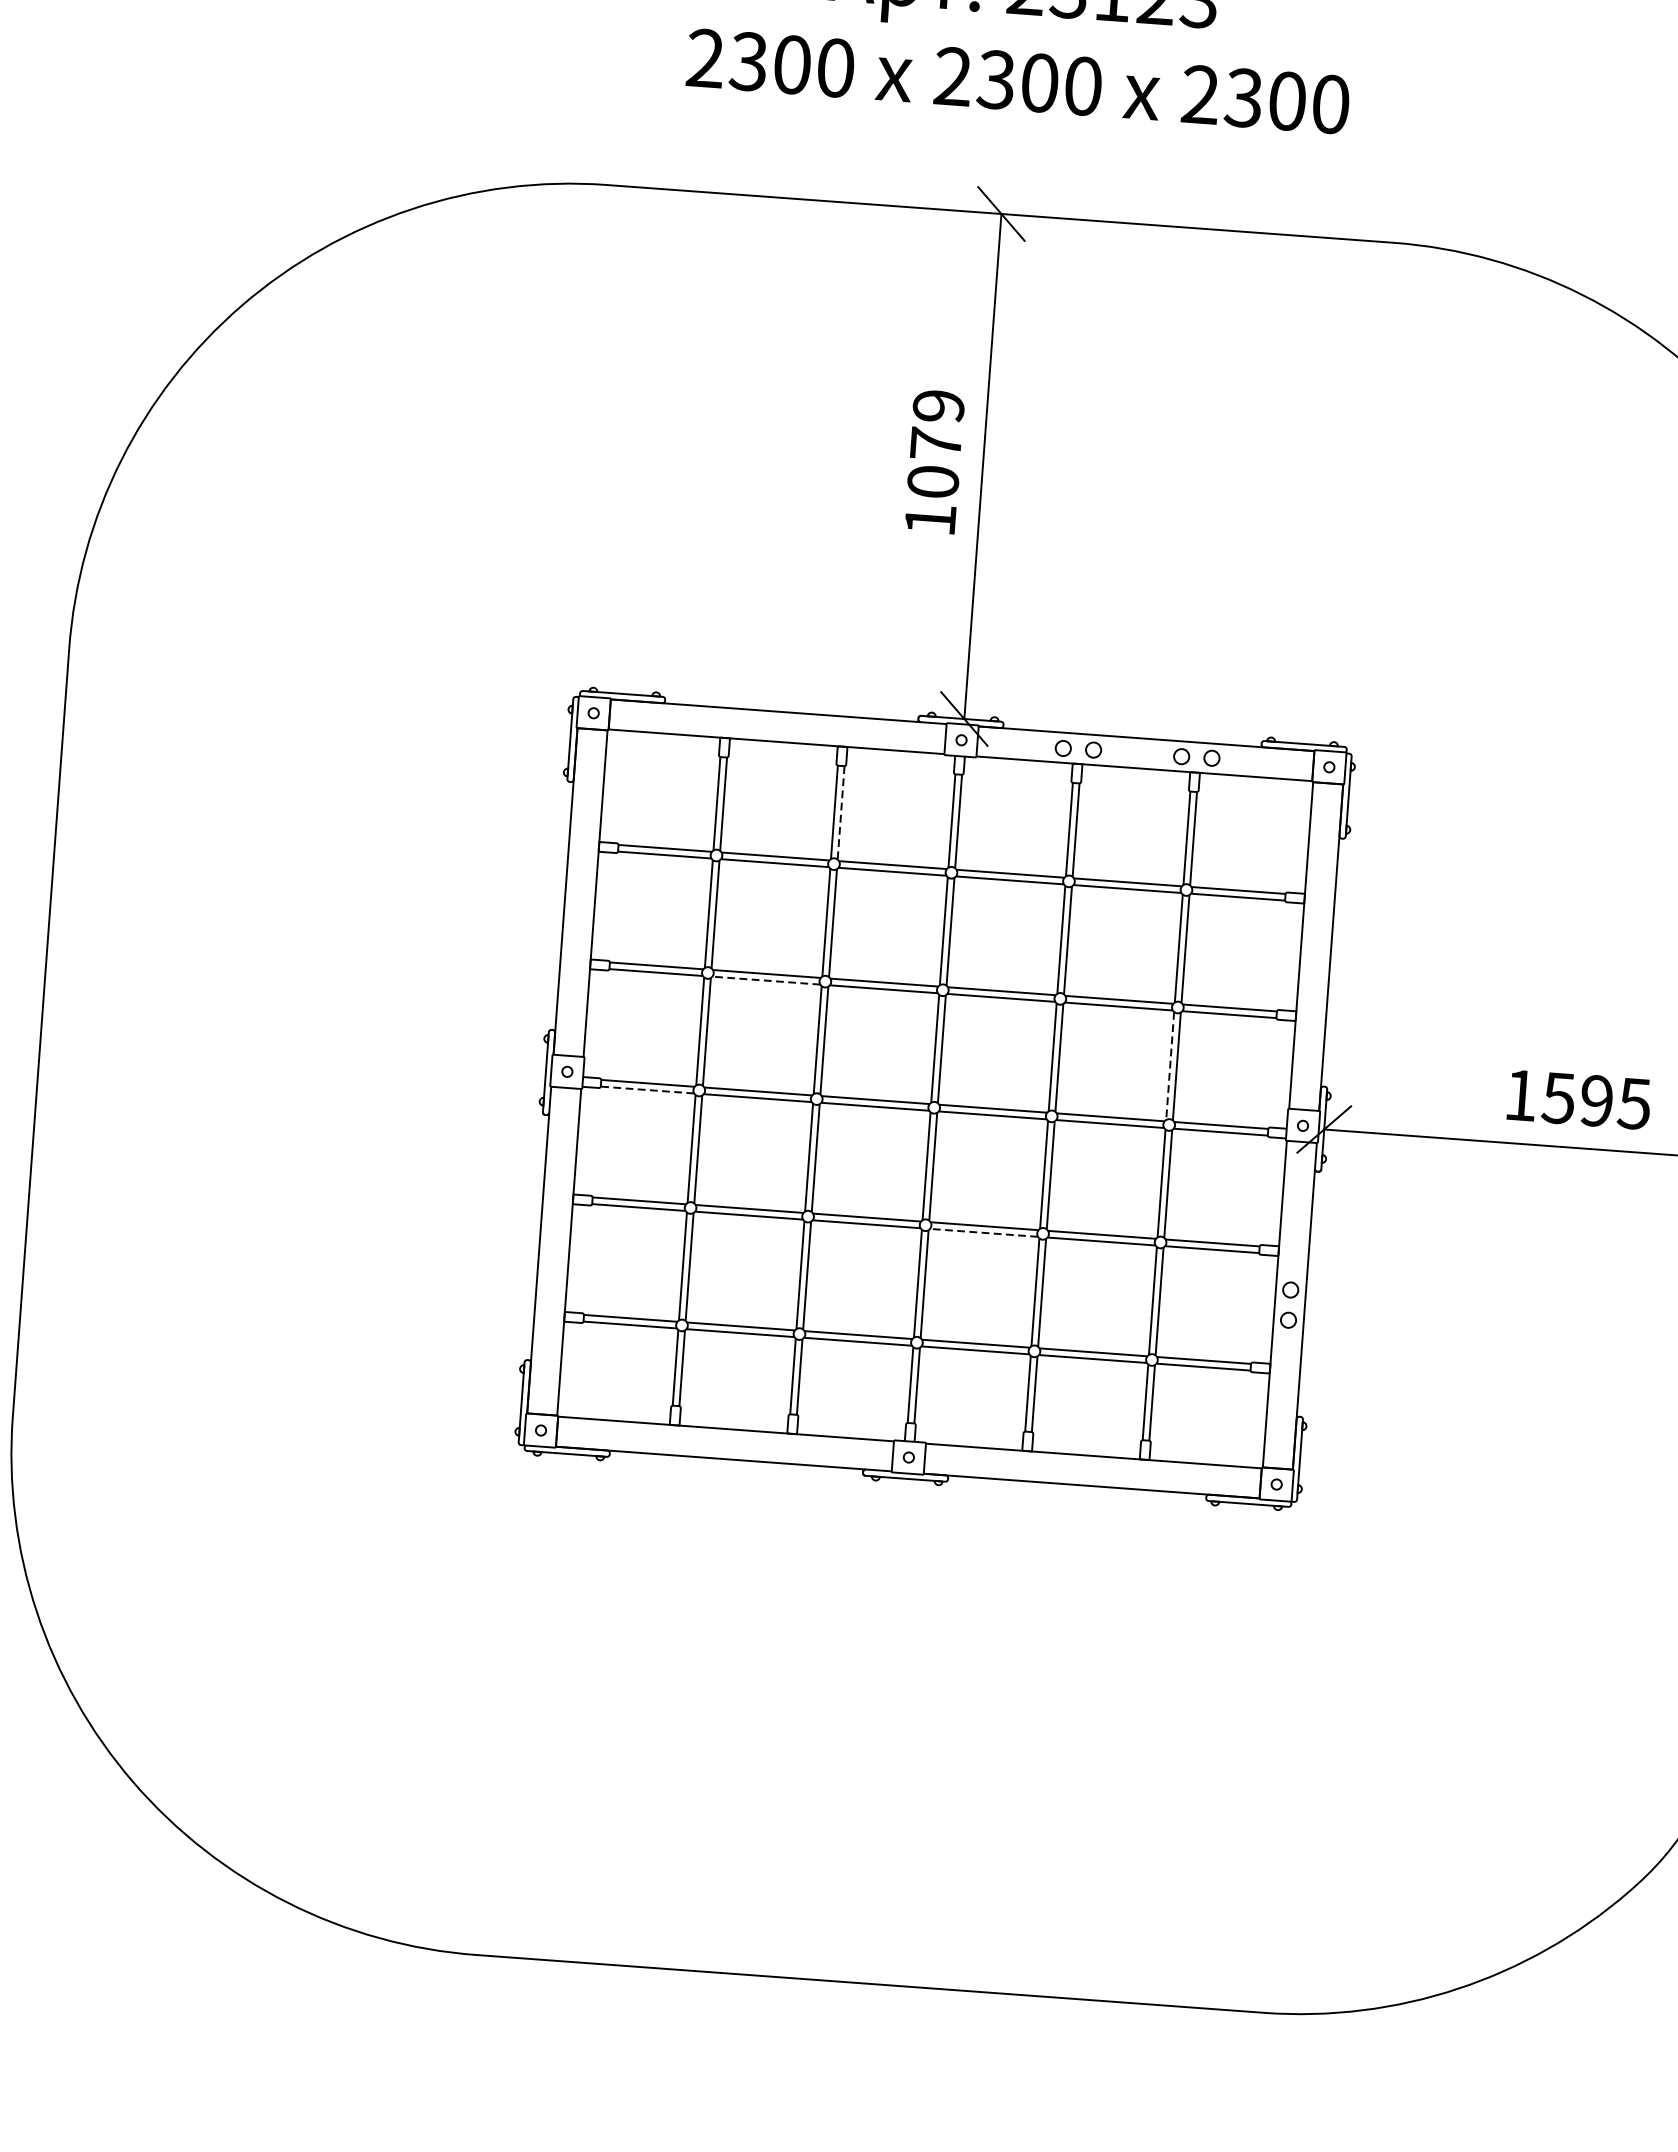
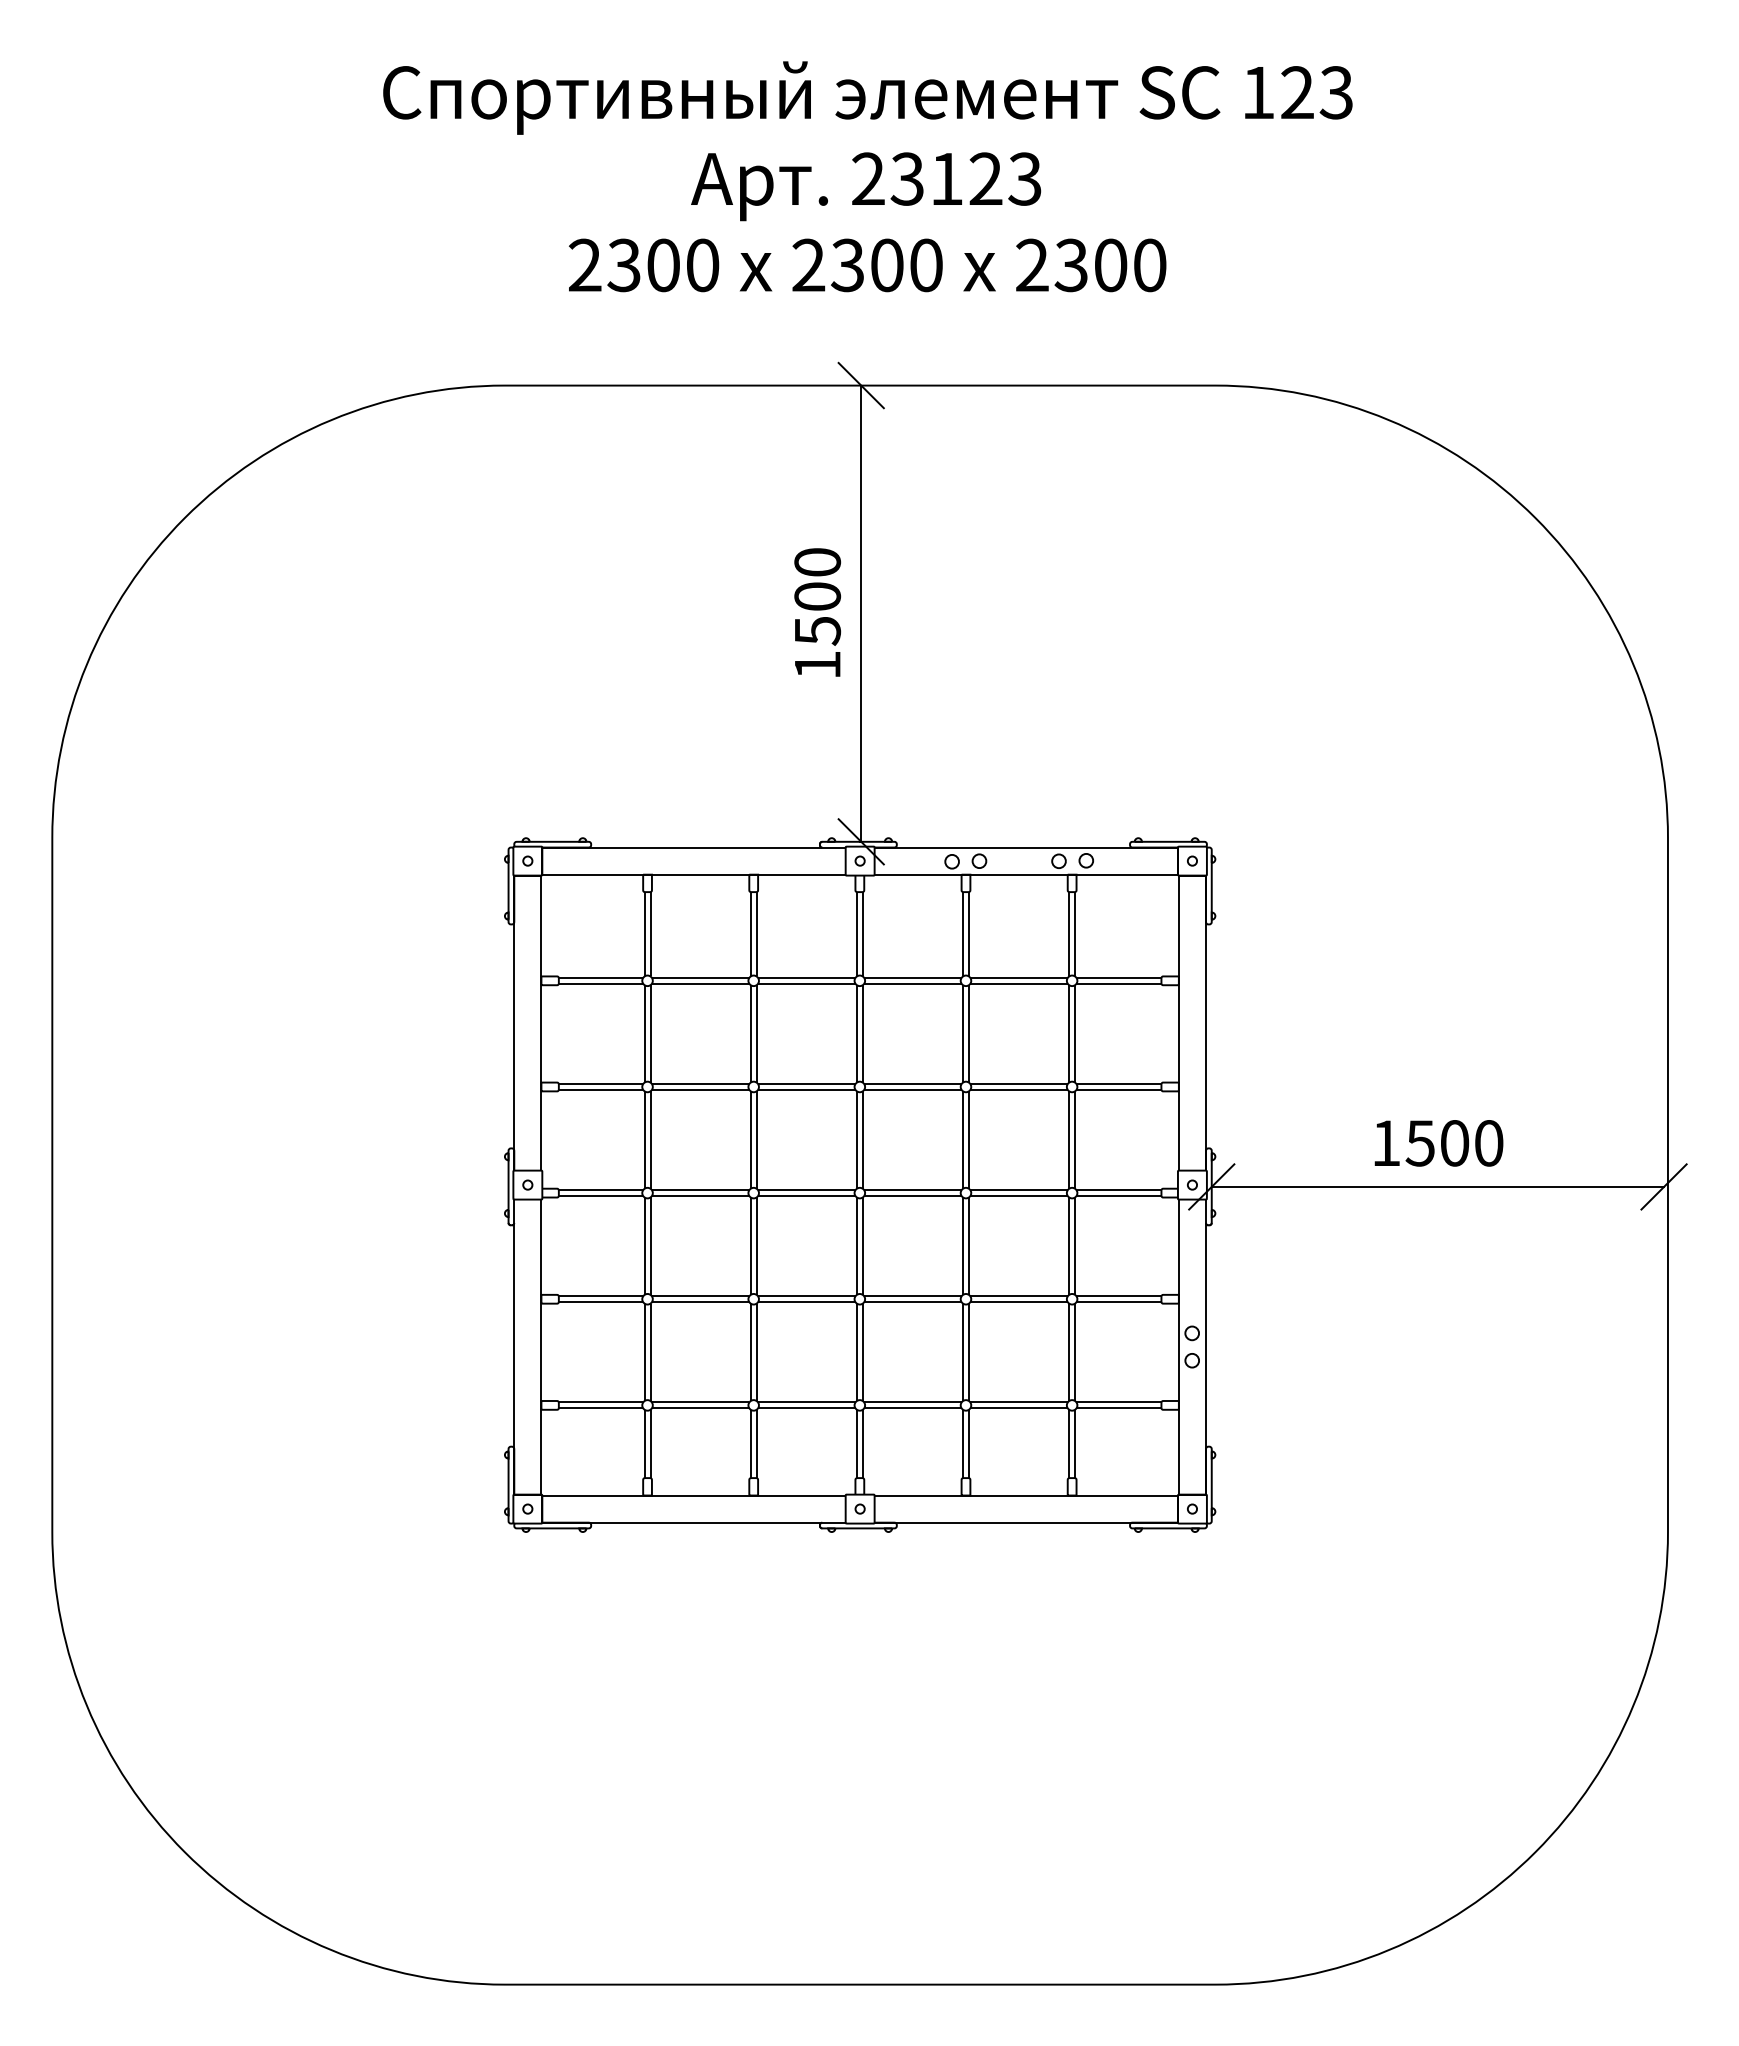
text: (935, 443) -> (817, 596), 1079 -> 1500
line: (840, 813) -> (756, 934), dashed -> solid
line: (766, 980) -> (700, 1089), dashed -> solid
line: (1170, 1066) -> (1069, 1140), dashed -> solid
line: (646, 1090) -> (600, 1196), dashed -> solid
text: (1615, 1102) -> (1471, 1143), 1595 -> 1500
line: (983, 1233) -> (912, 1302), dashed -> solid

